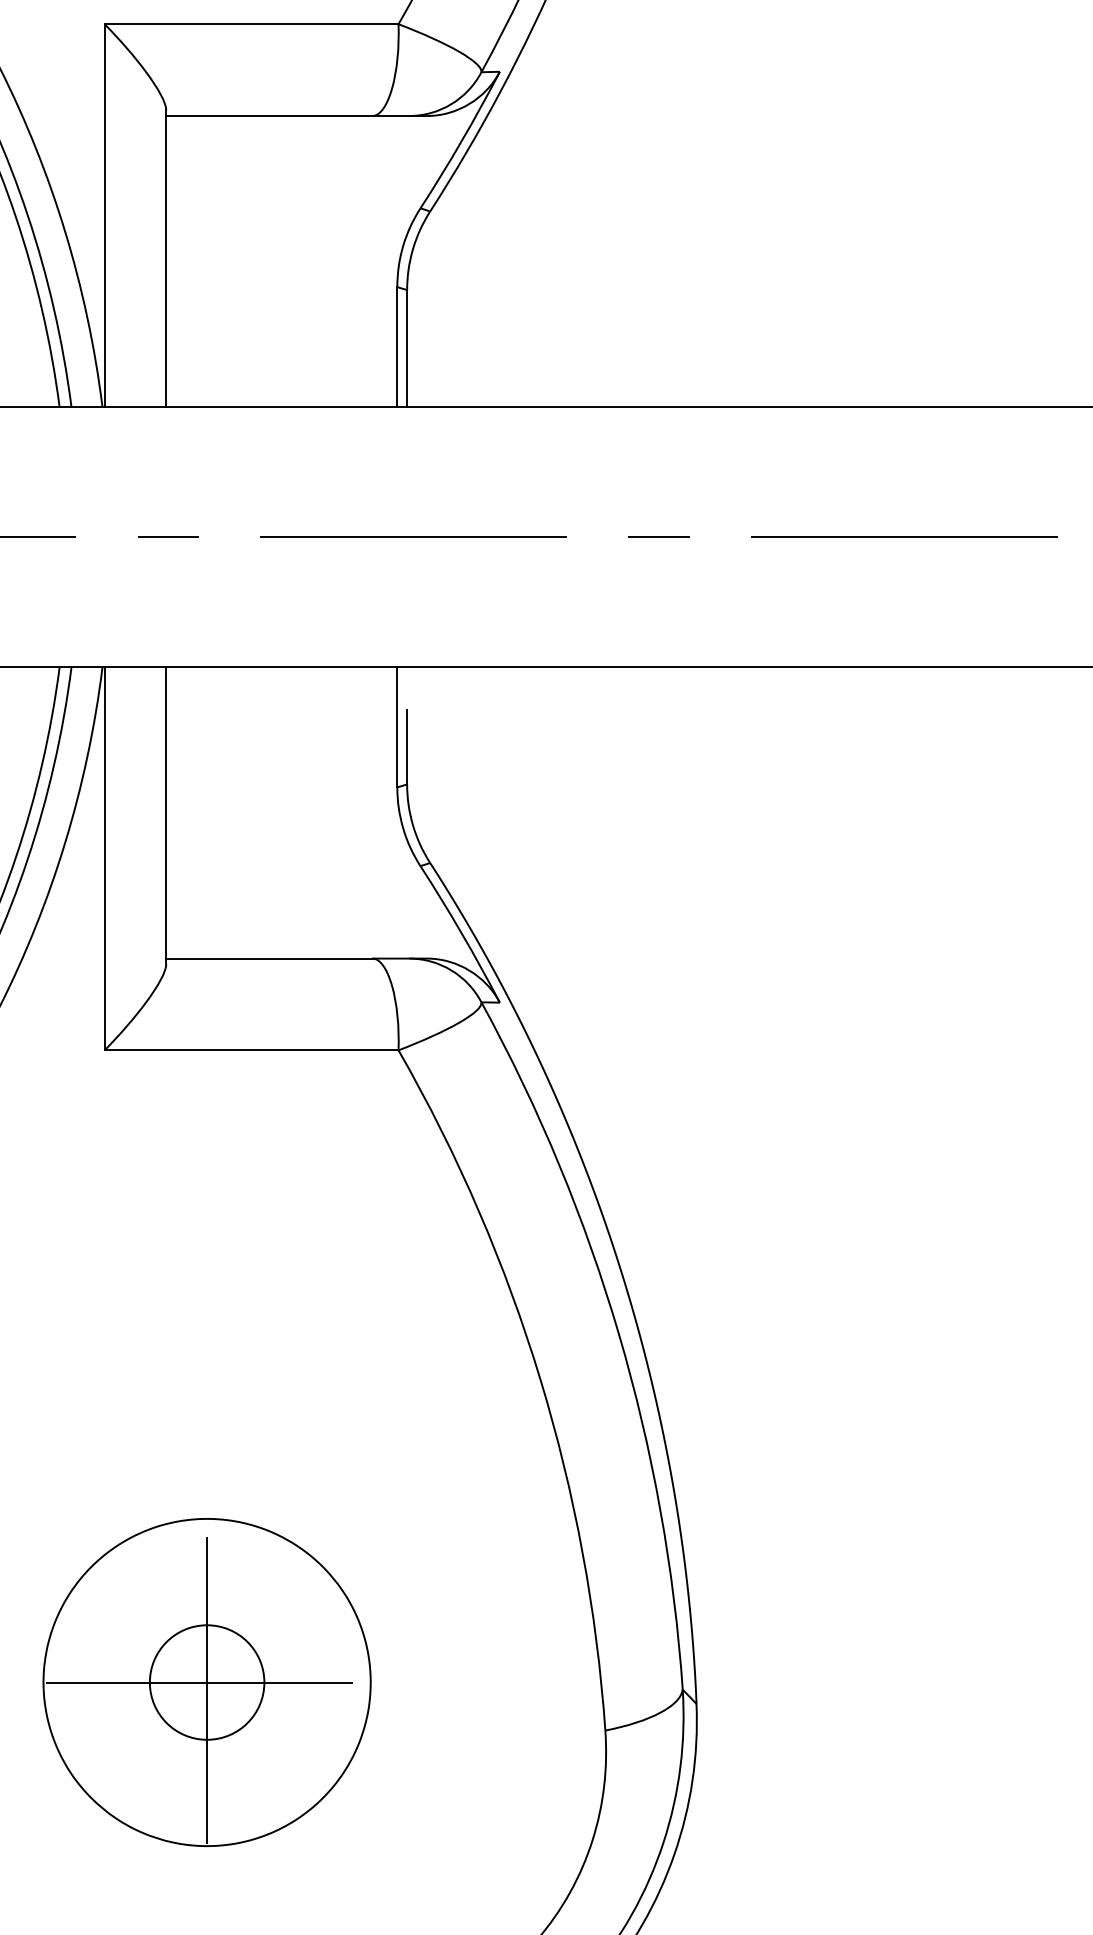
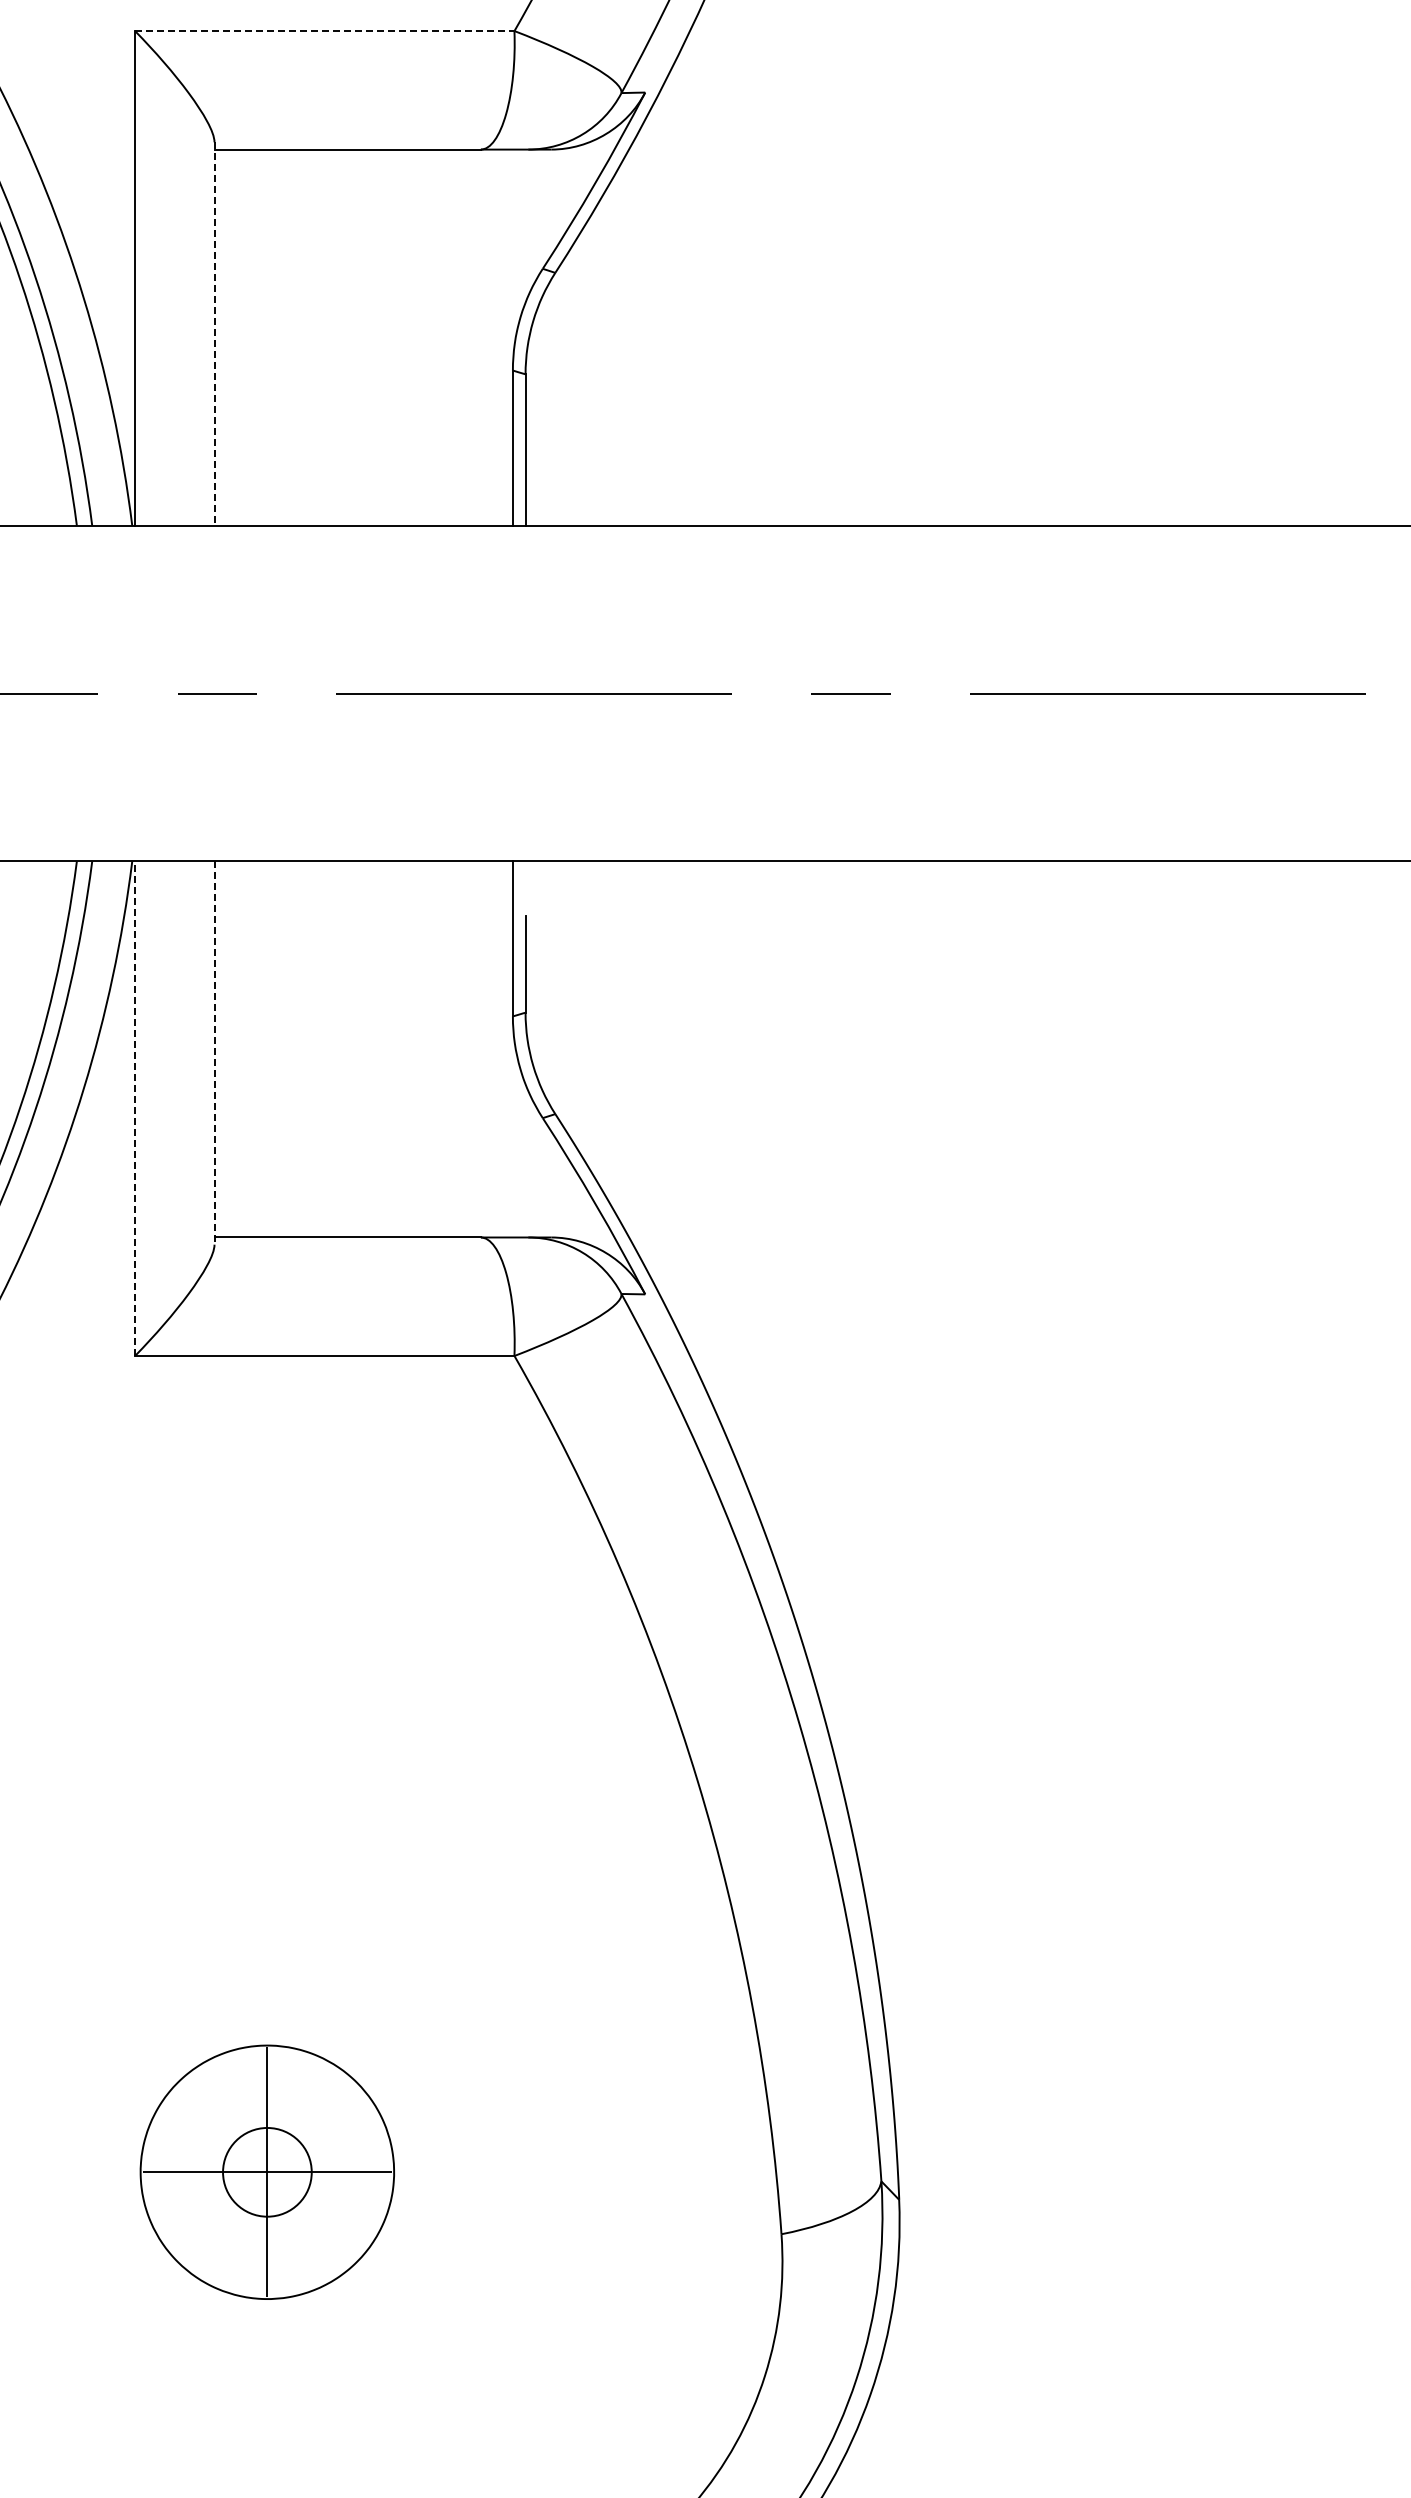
line: (251, 24) -> (324, 31), solid -> dashed
line: (166, 258) -> (214, 333), solid -> dashed
line: (166, 816) -> (214, 1053), solid -> dashed
line: (105, 858) -> (135, 1108), solid -> dashed
part: (207, 1682) -> (267, 2172), size x0.6

